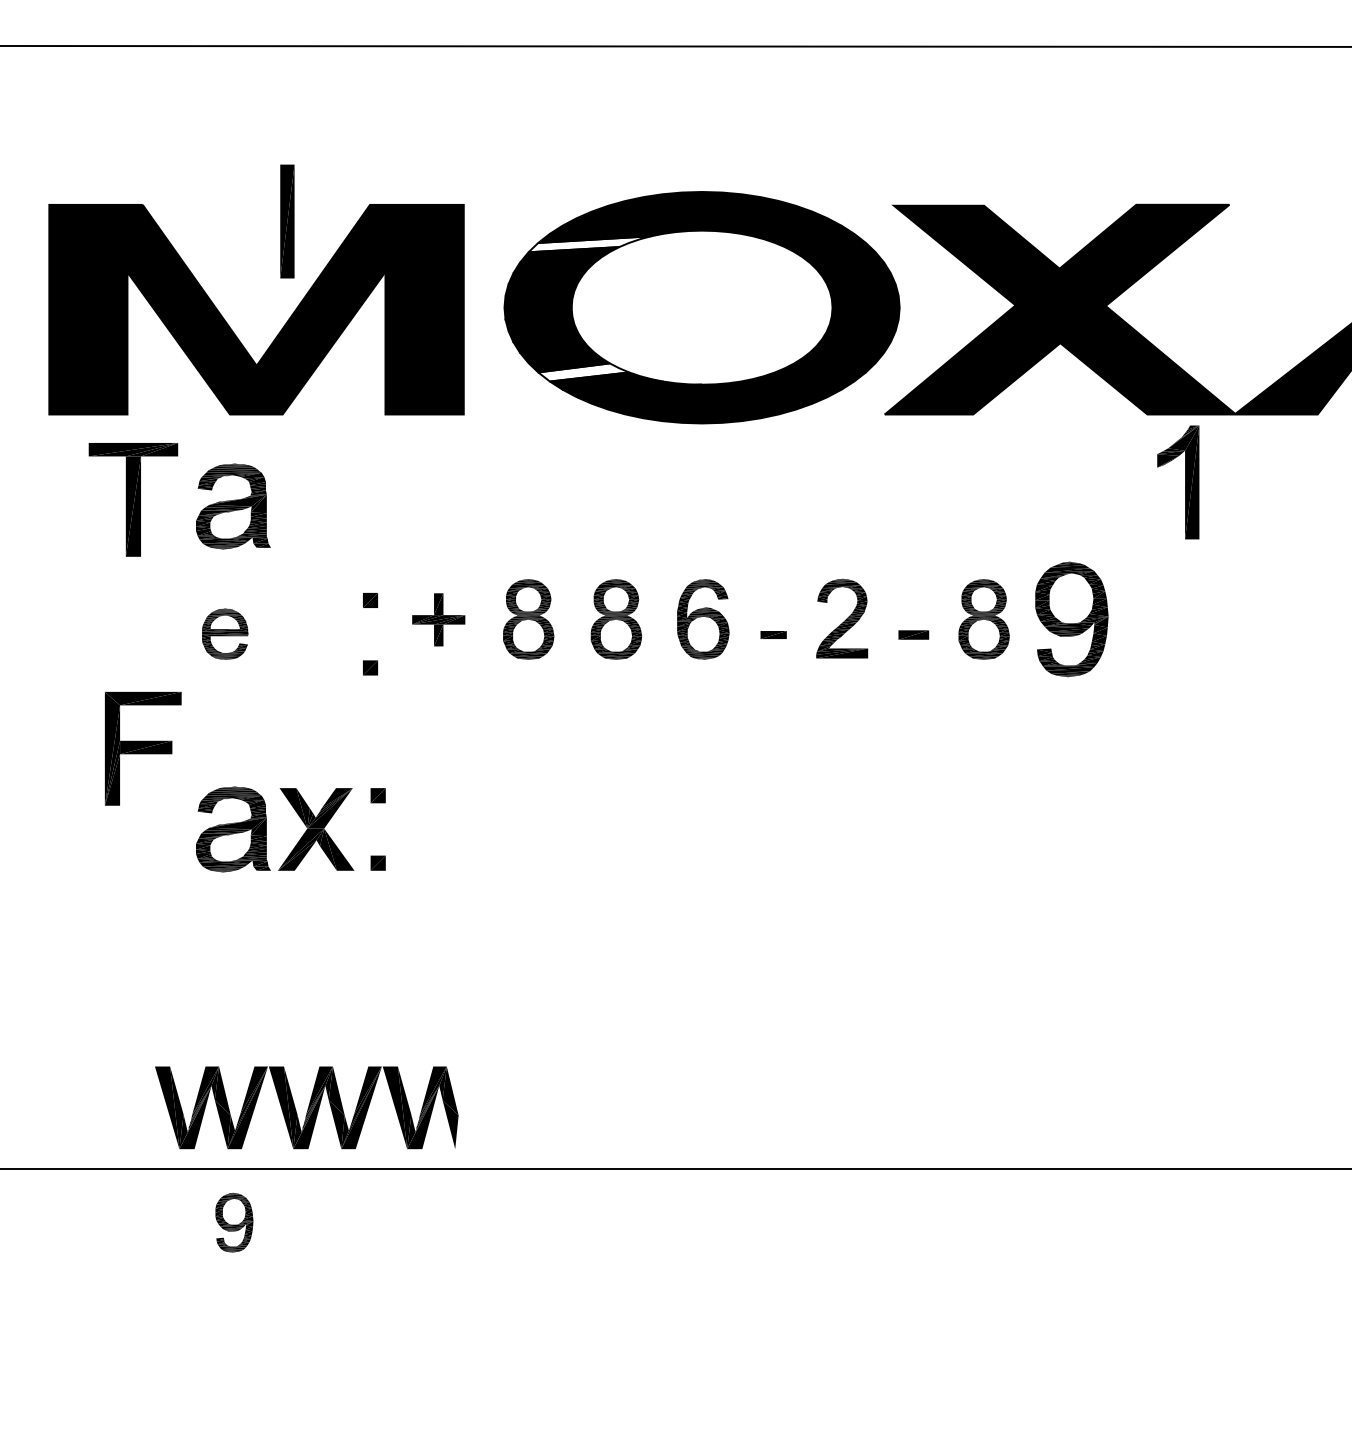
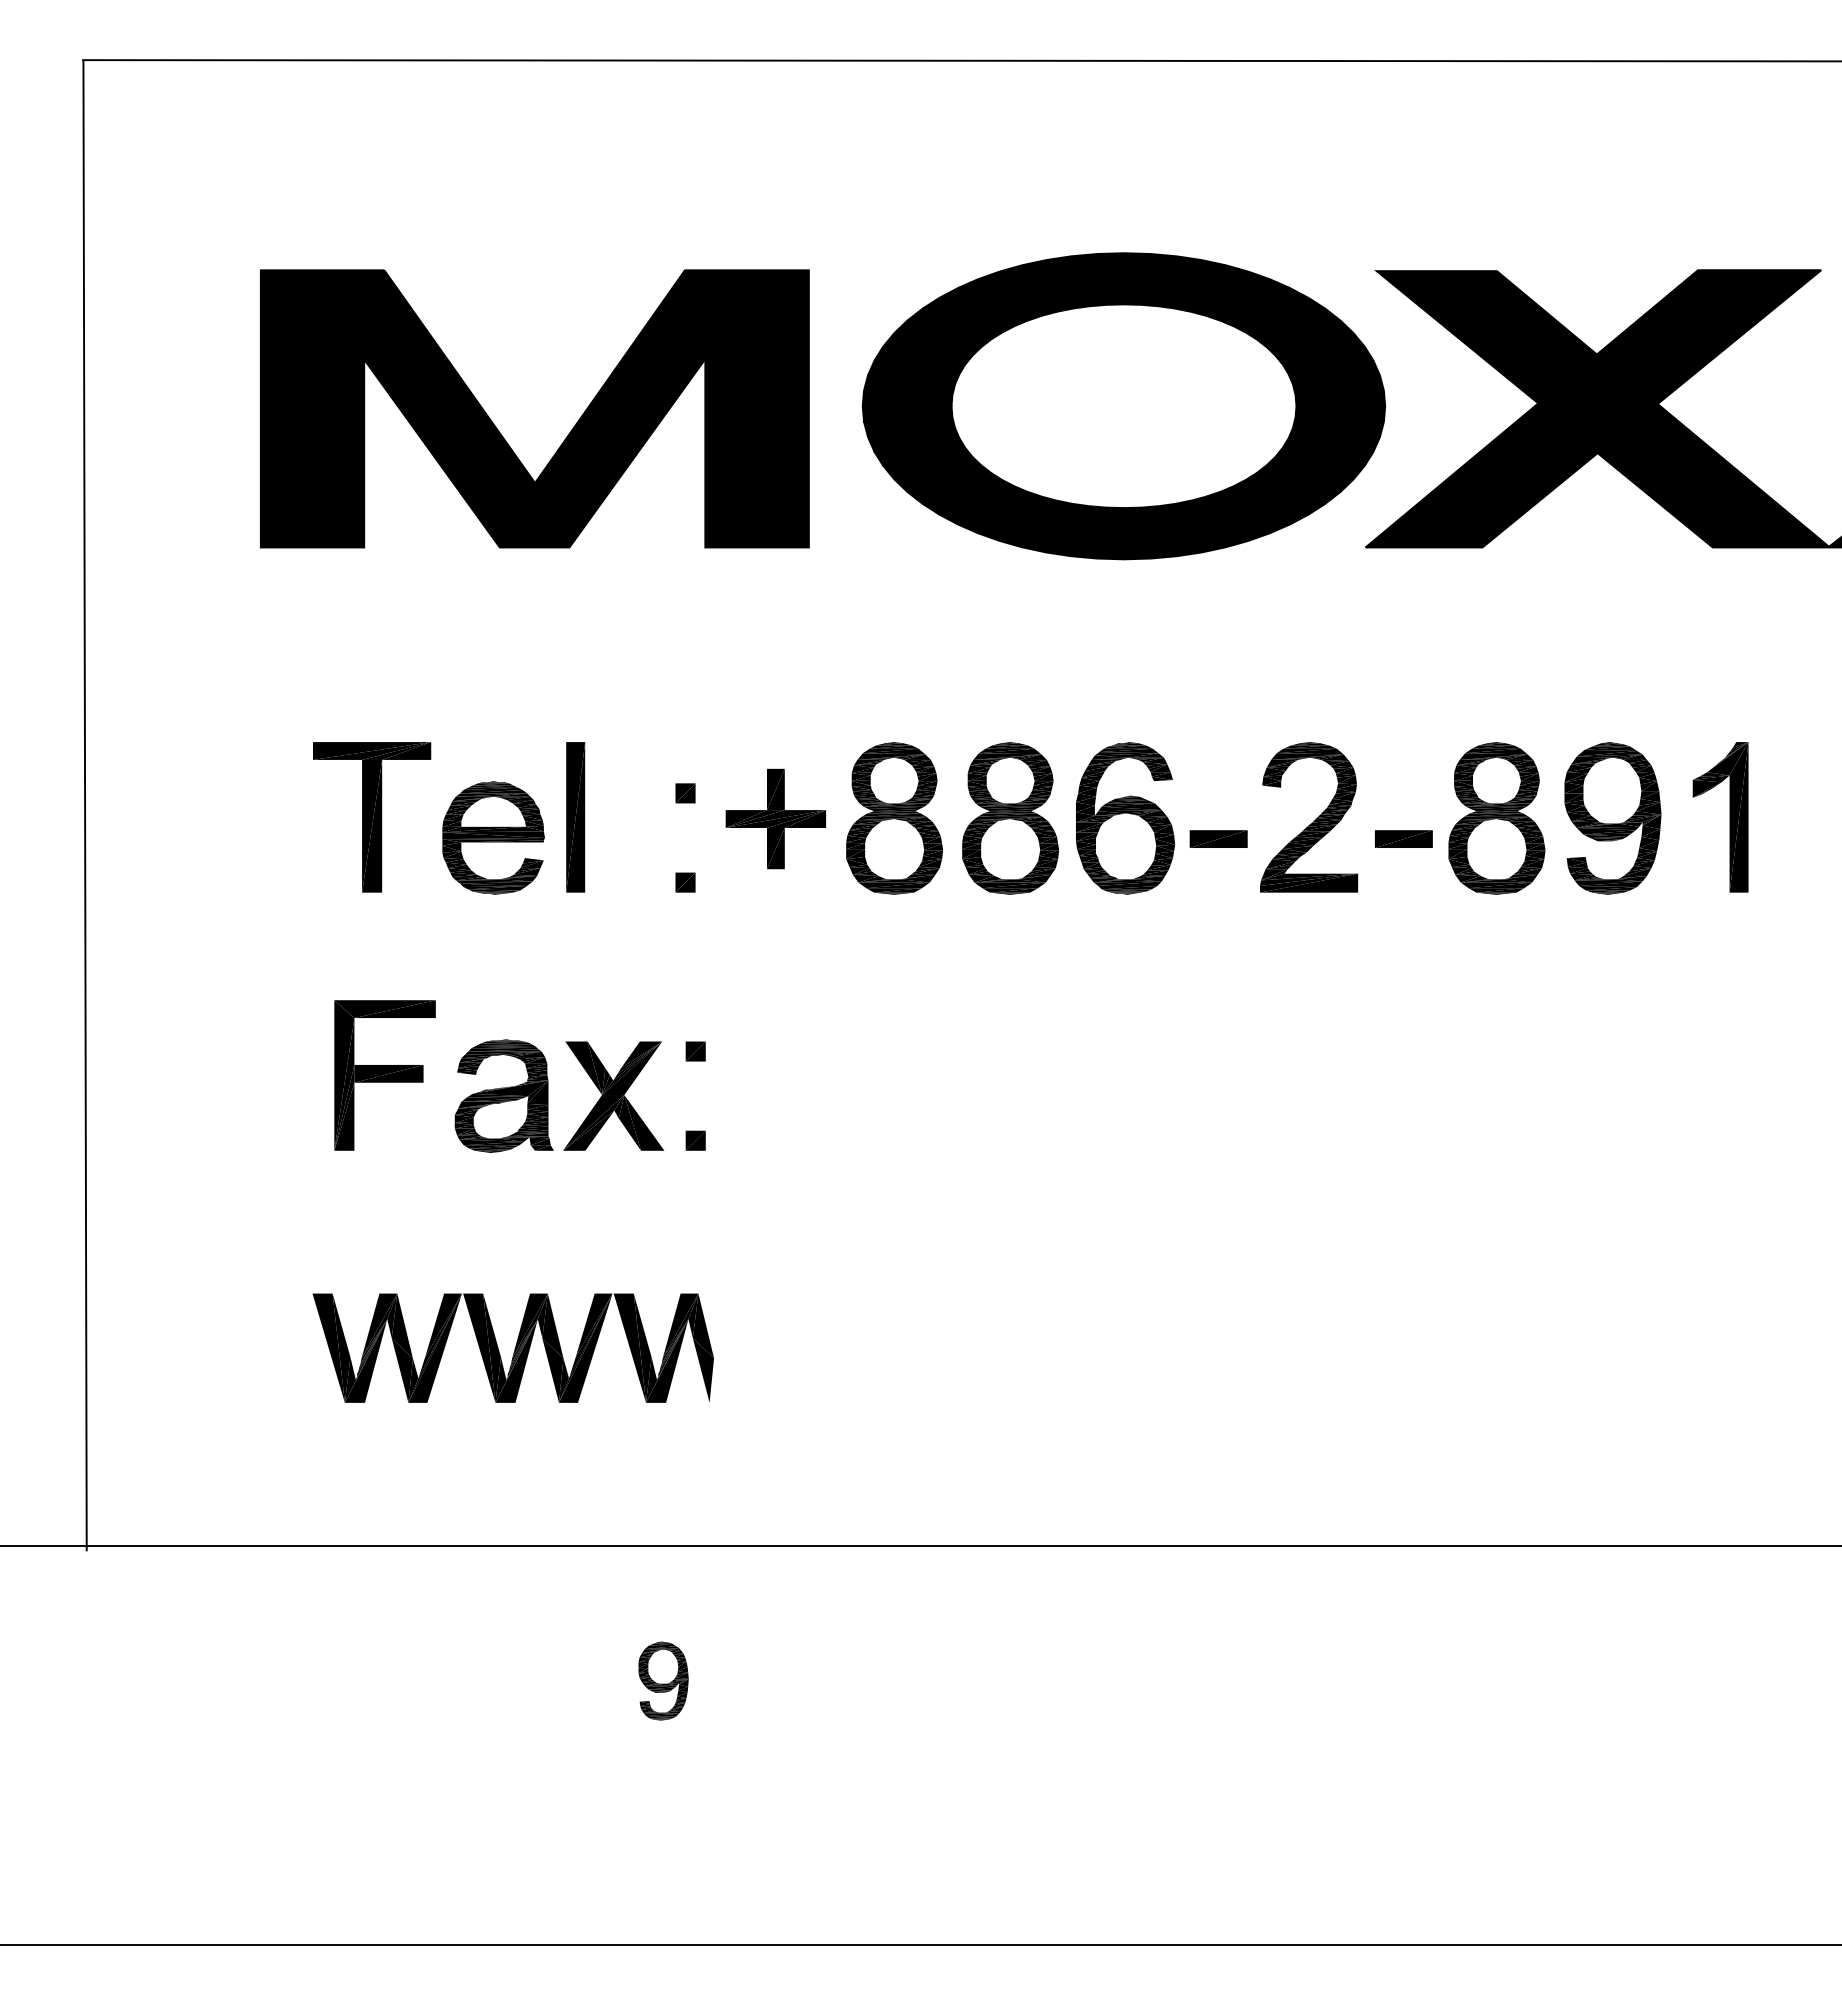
part: (287, 221) -> (575, 817), moved
fill: (589, 243) -> (975, 321), added
fill: (583, 372) -> (967, 491), added
part: (1185, 482) -> (1729, 817), moved
part: (133, 499) -> (372, 817), moved
part: (232, 506) -> (503, 668), removed
part: (842, 618) -> (1309, 817), size x1.43
part: (438, 619) -> (775, 818), size x1.43
part: (528, 619) -> (894, 818), size x1.43
part: (616, 619) -> (1010, 818), size x1.43
part: (703, 619) -> (1125, 818), size x1.43
part: (983, 619) -> (1496, 818), size x1.43
part: (225, 633) -> (493, 837), size x1.67
part: (773, 634) -> (1218, 838), size x1.67
part: (913, 634) -> (1403, 838), size x1.43
part: (142, 748) -> (384, 1075), moved
part: (306, 1107) -> (512, 1347), moved
part: (234, 1222) -> (663, 1680), moved

